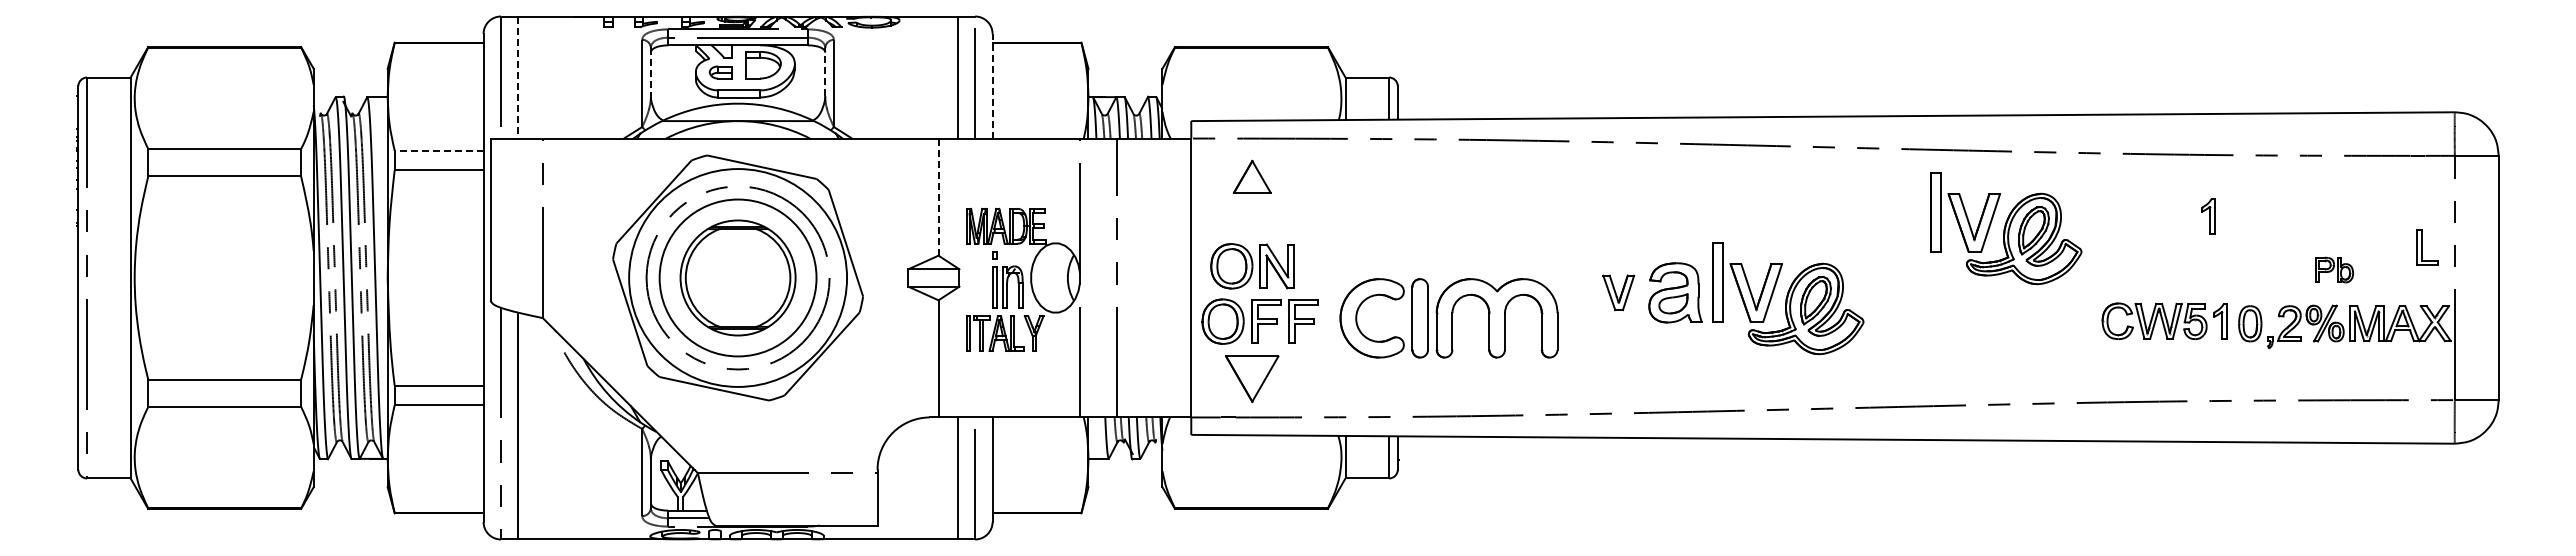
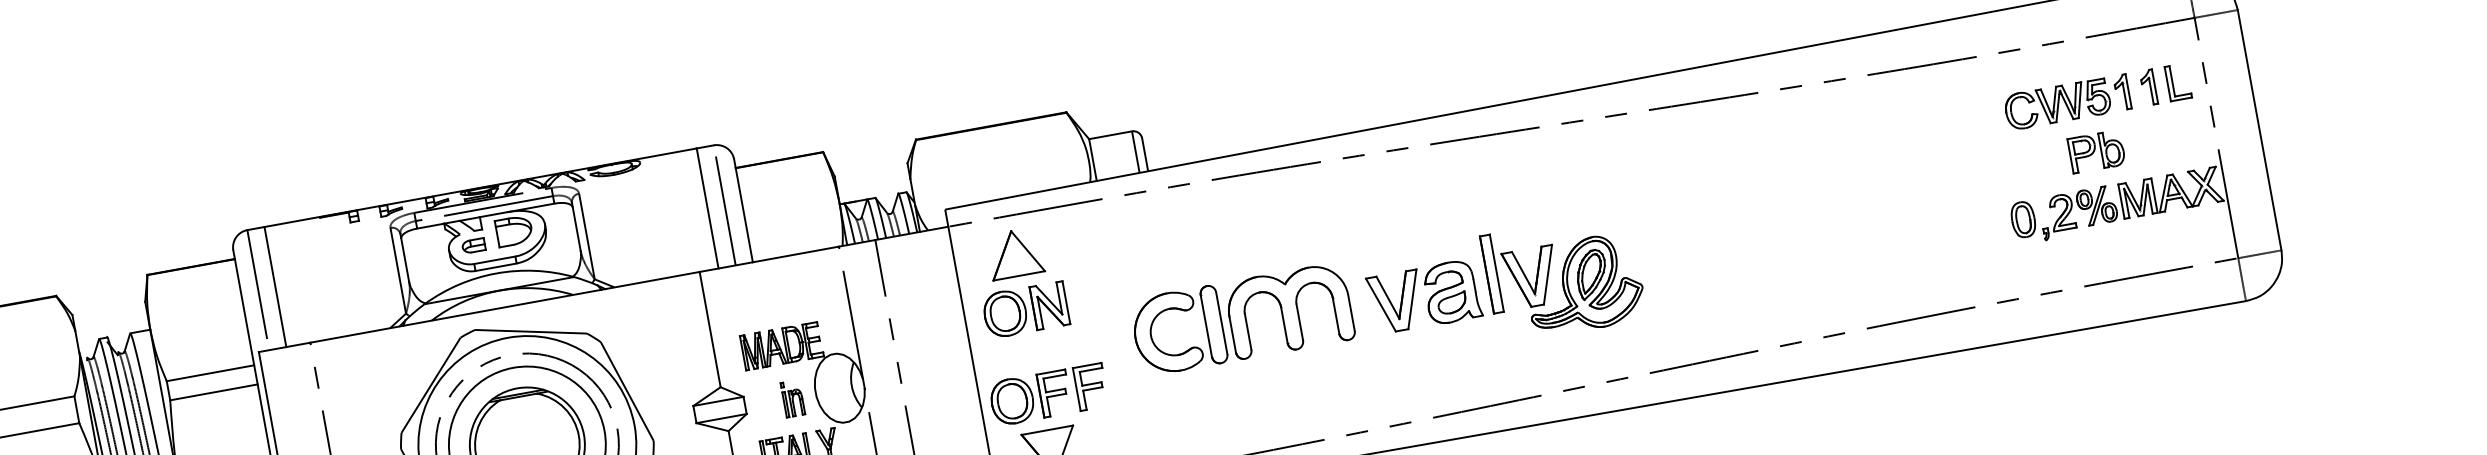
line: (825, 71) -> (576, 226), dashed -> solid
line: (650, 72) -> (404, 258), dashed -> solid
line: (518, 78) -> (275, 287), dashed -> solid
line: (992, 85) -> (743, 210), dashed -> solid
line: (438, 150) -> (209, 373), dashed -> solid
part: (1252, 176) -> (1015, 253), size x1.43
line: (938, 197) -> (710, 329), dashed -> solid
part: (2208, 216) -> (2149, 87), moved
part: (2006, 228) -> (1766, 169), removed
part: (2427, 247) -> (2178, 82), moved
part: (1252, 266) -> (1025, 310), moved
part: (2334, 269) -> (2096, 151), size x1.43
part: (1007, 279) -> (792, 398), size x0.62
part: (1618, 292) -> (1396, 301), size x1.67
part: (1448, 318) -> (1241, 319), moved
part: (2164, 320) -> (2067, 101), moved

